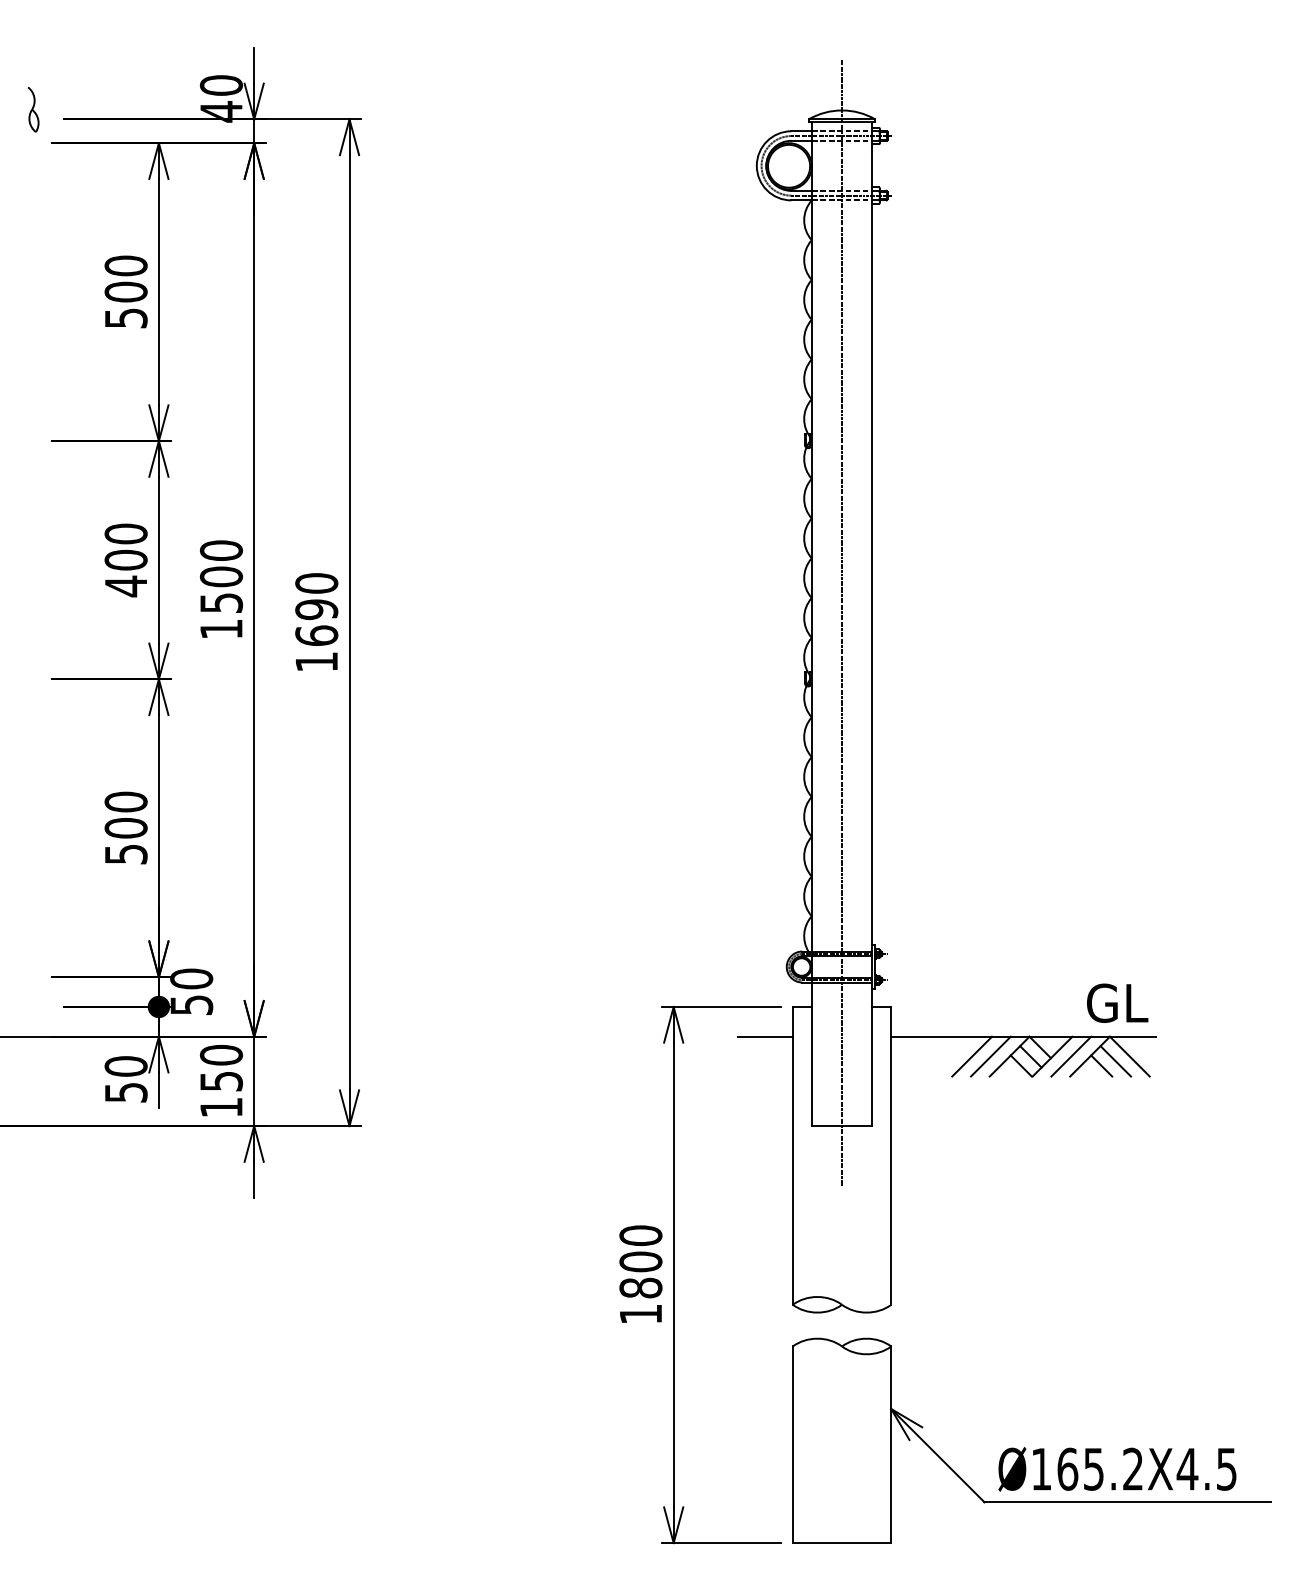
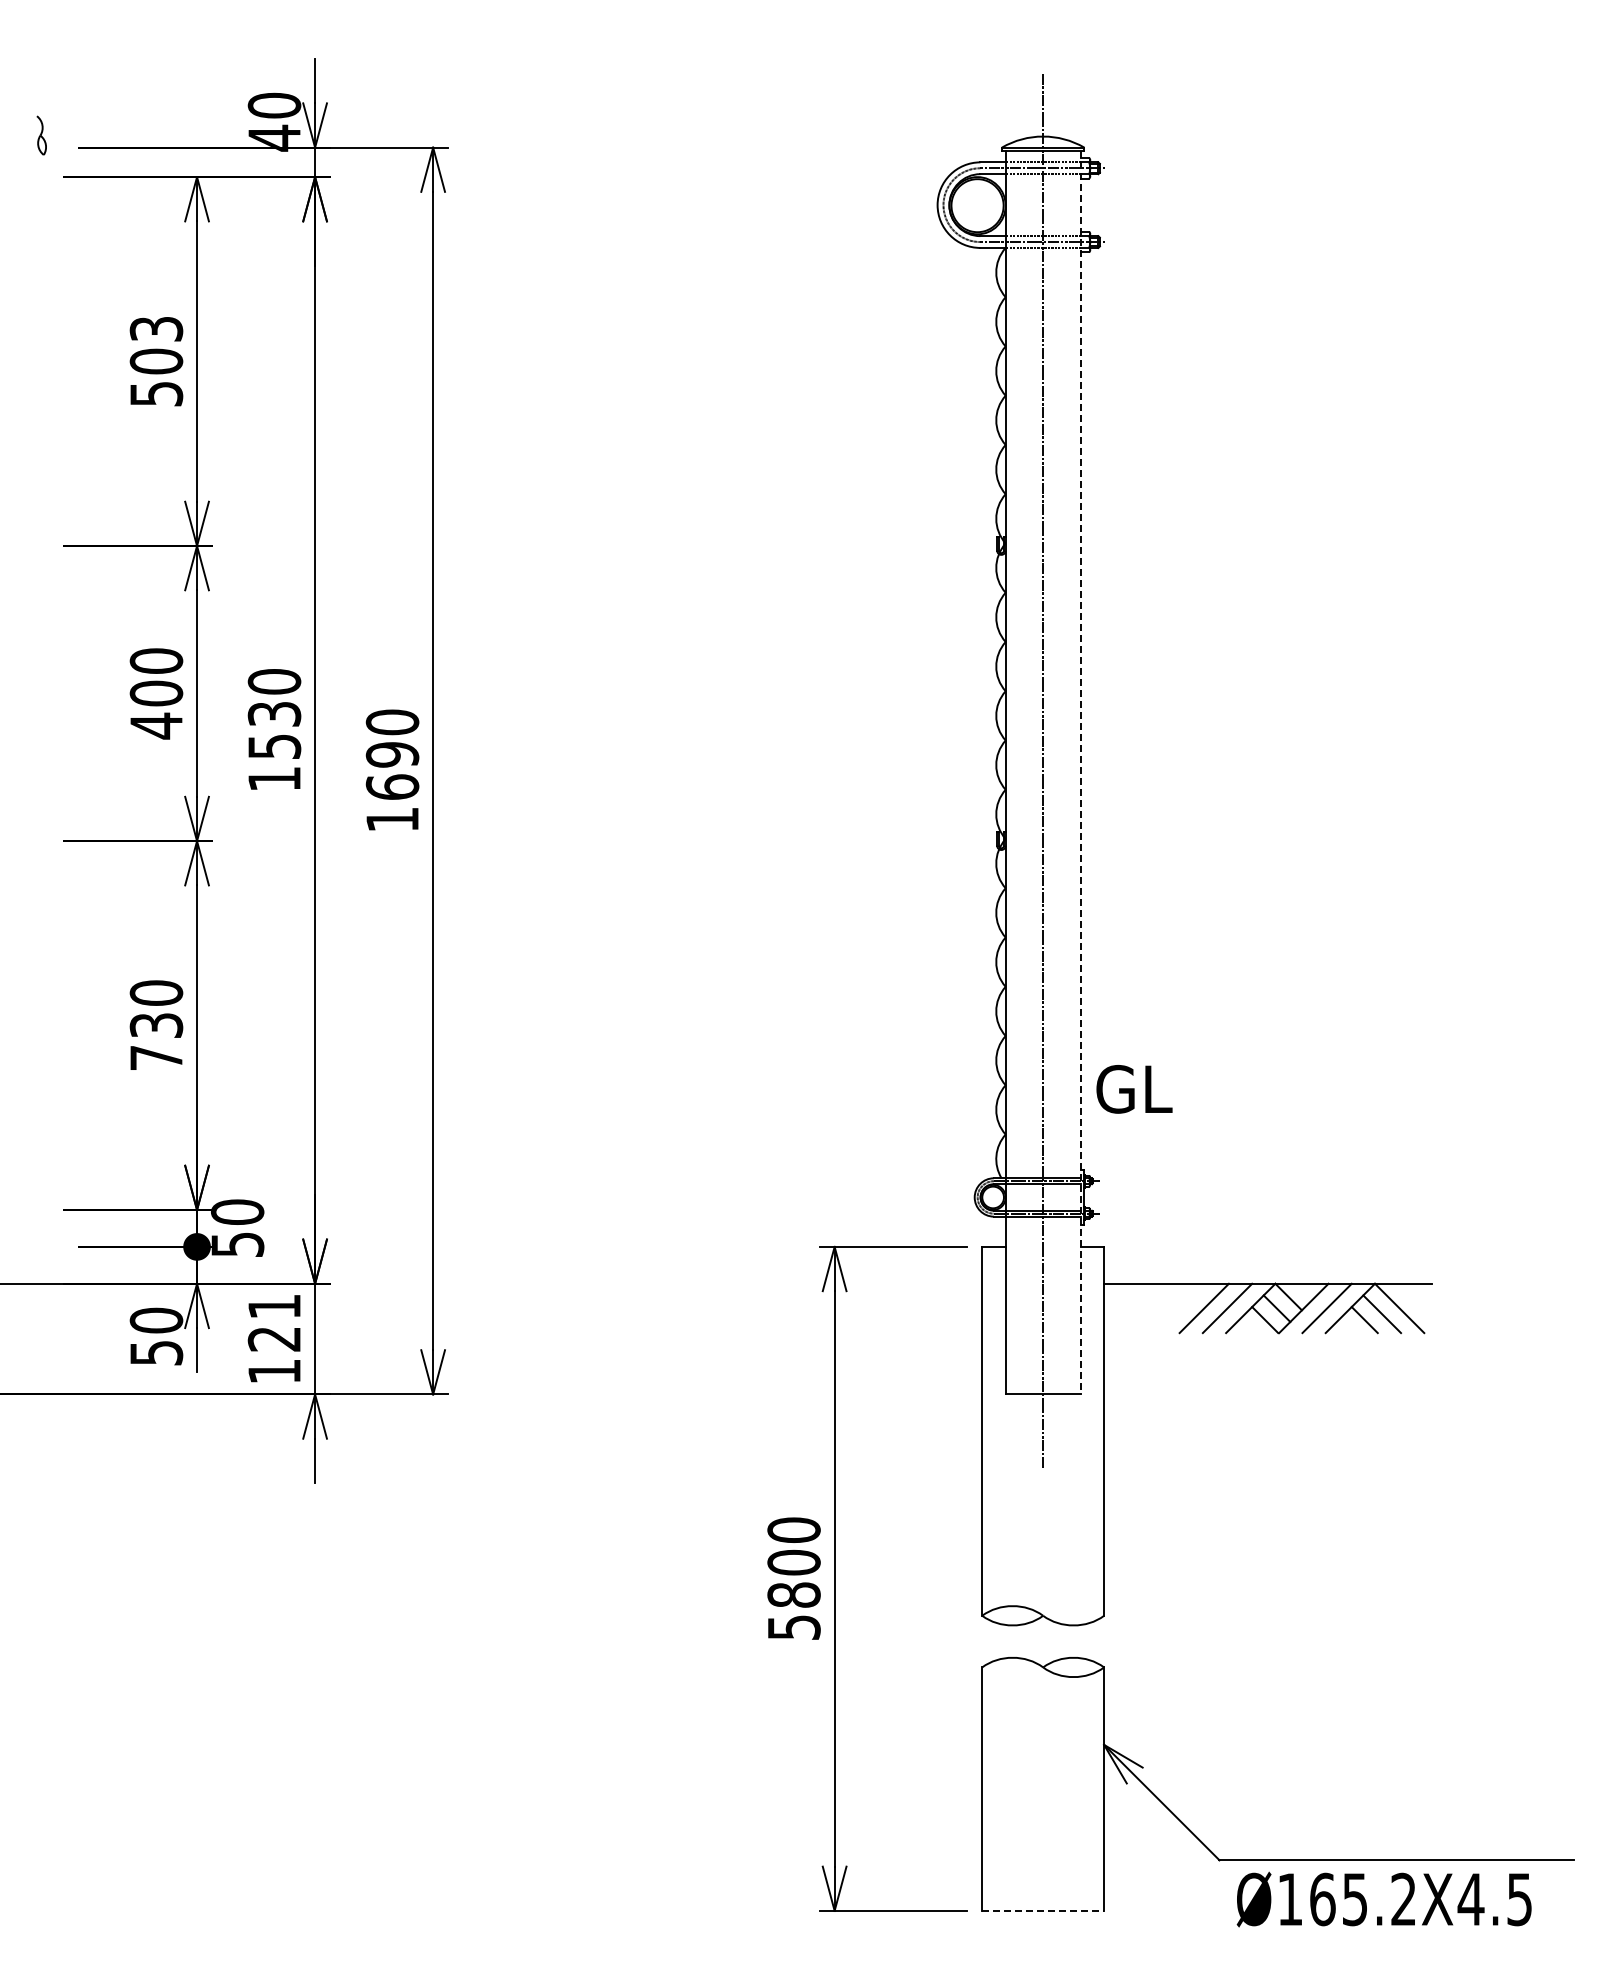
part: (33, 109) -> (41, 135), size x0.7
text: (126, 265) -> (156, 328), 500 -> 503
text: (221, 576) -> (274, 713), 1500 -> 1530
line: (872, 623) -> (1080, 772), solid -> dashed
text: (126, 841) -> (156, 1041), 500 -> 730
text: (1117, 1003) -> (1134, 1089), moved
line: (765, 1036) -> (948, 1283), removed
text: (221, 1067) -> (274, 1322), 150 -> 121
text: (641, 1314) -> (794, 1627), 1800 -> 5800
text: (1116, 1469) -> (1383, 1899), moved
line: (842, 1542) -> (1043, 1910), solid -> dashed

